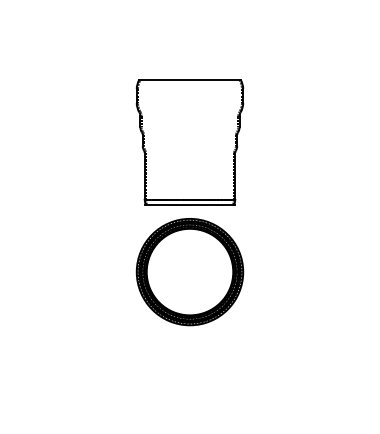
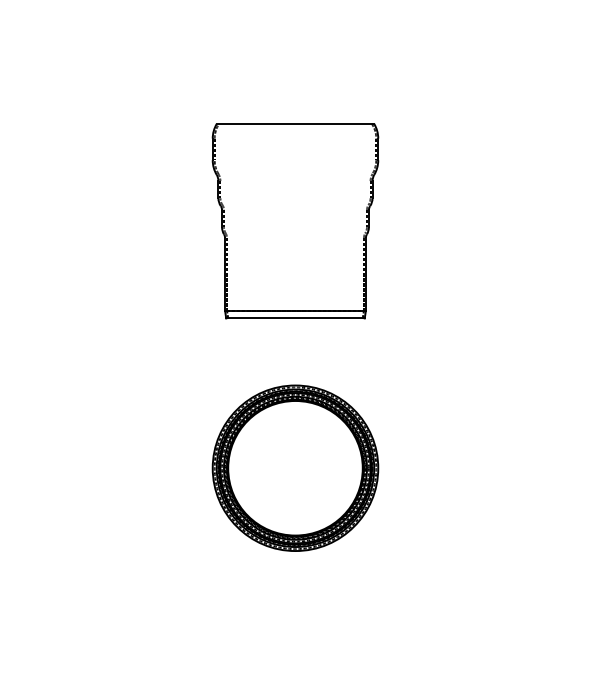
part: (189, 272) -> (294, 468), moved

